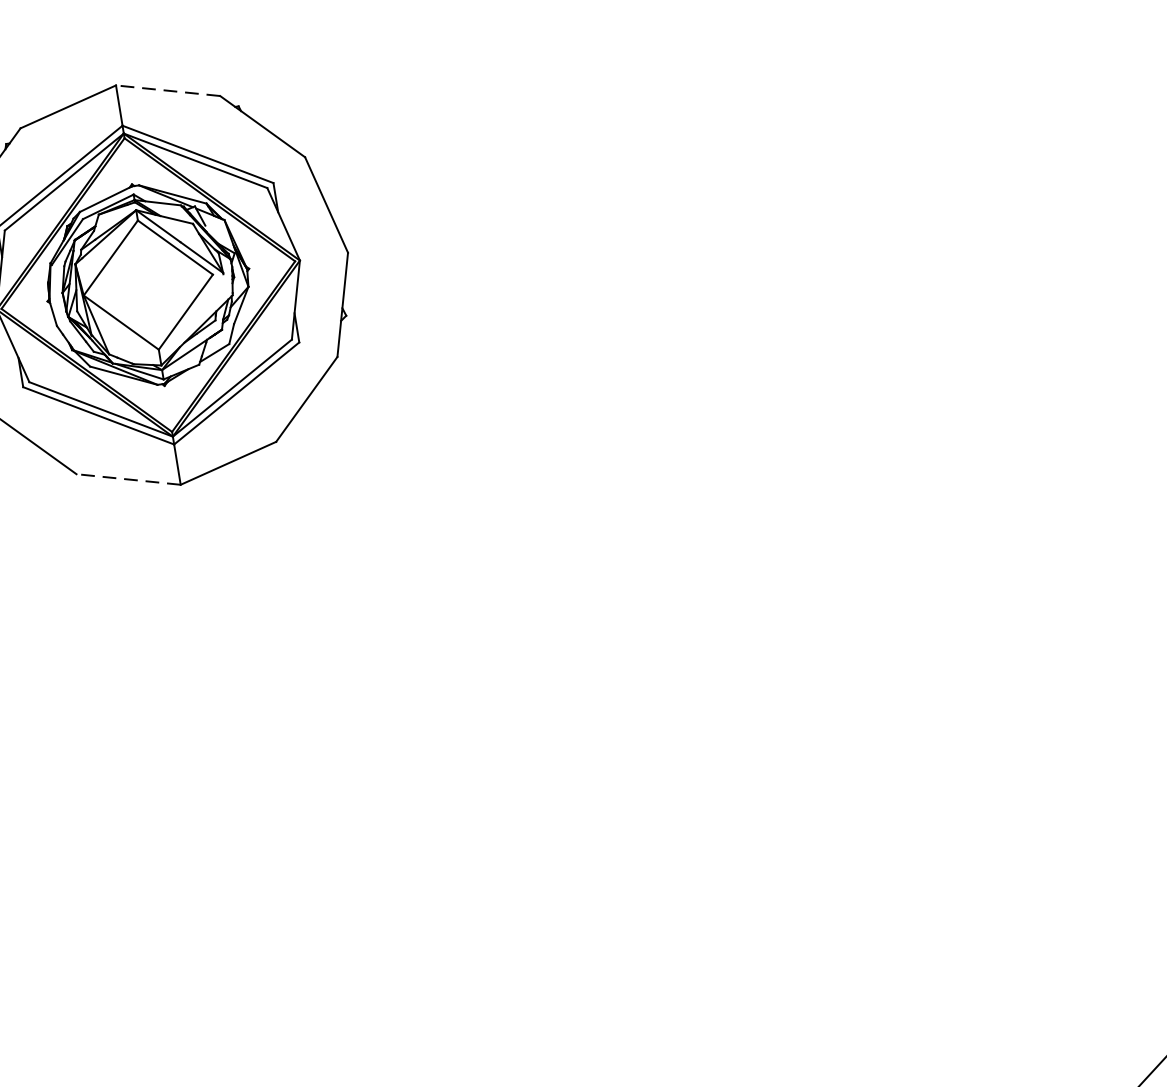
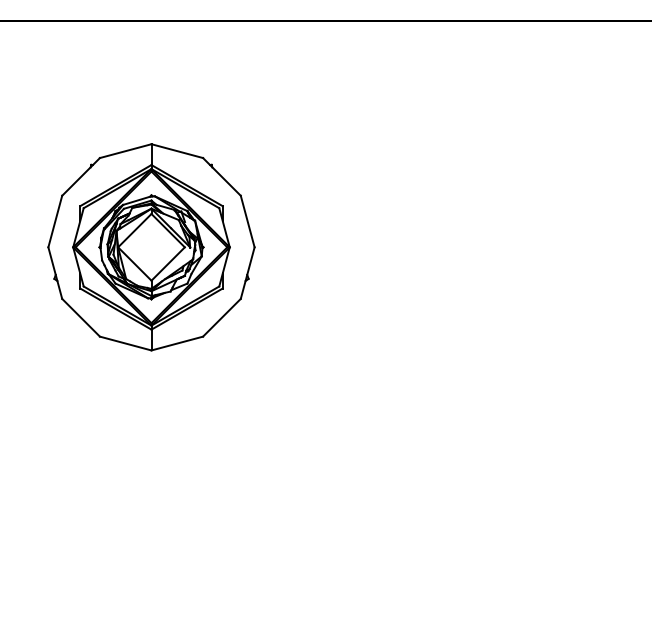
line: (168, 91) -> (177, 151), dashed -> solid
line: (128, 479) -> (125, 343), dashed -> solid

